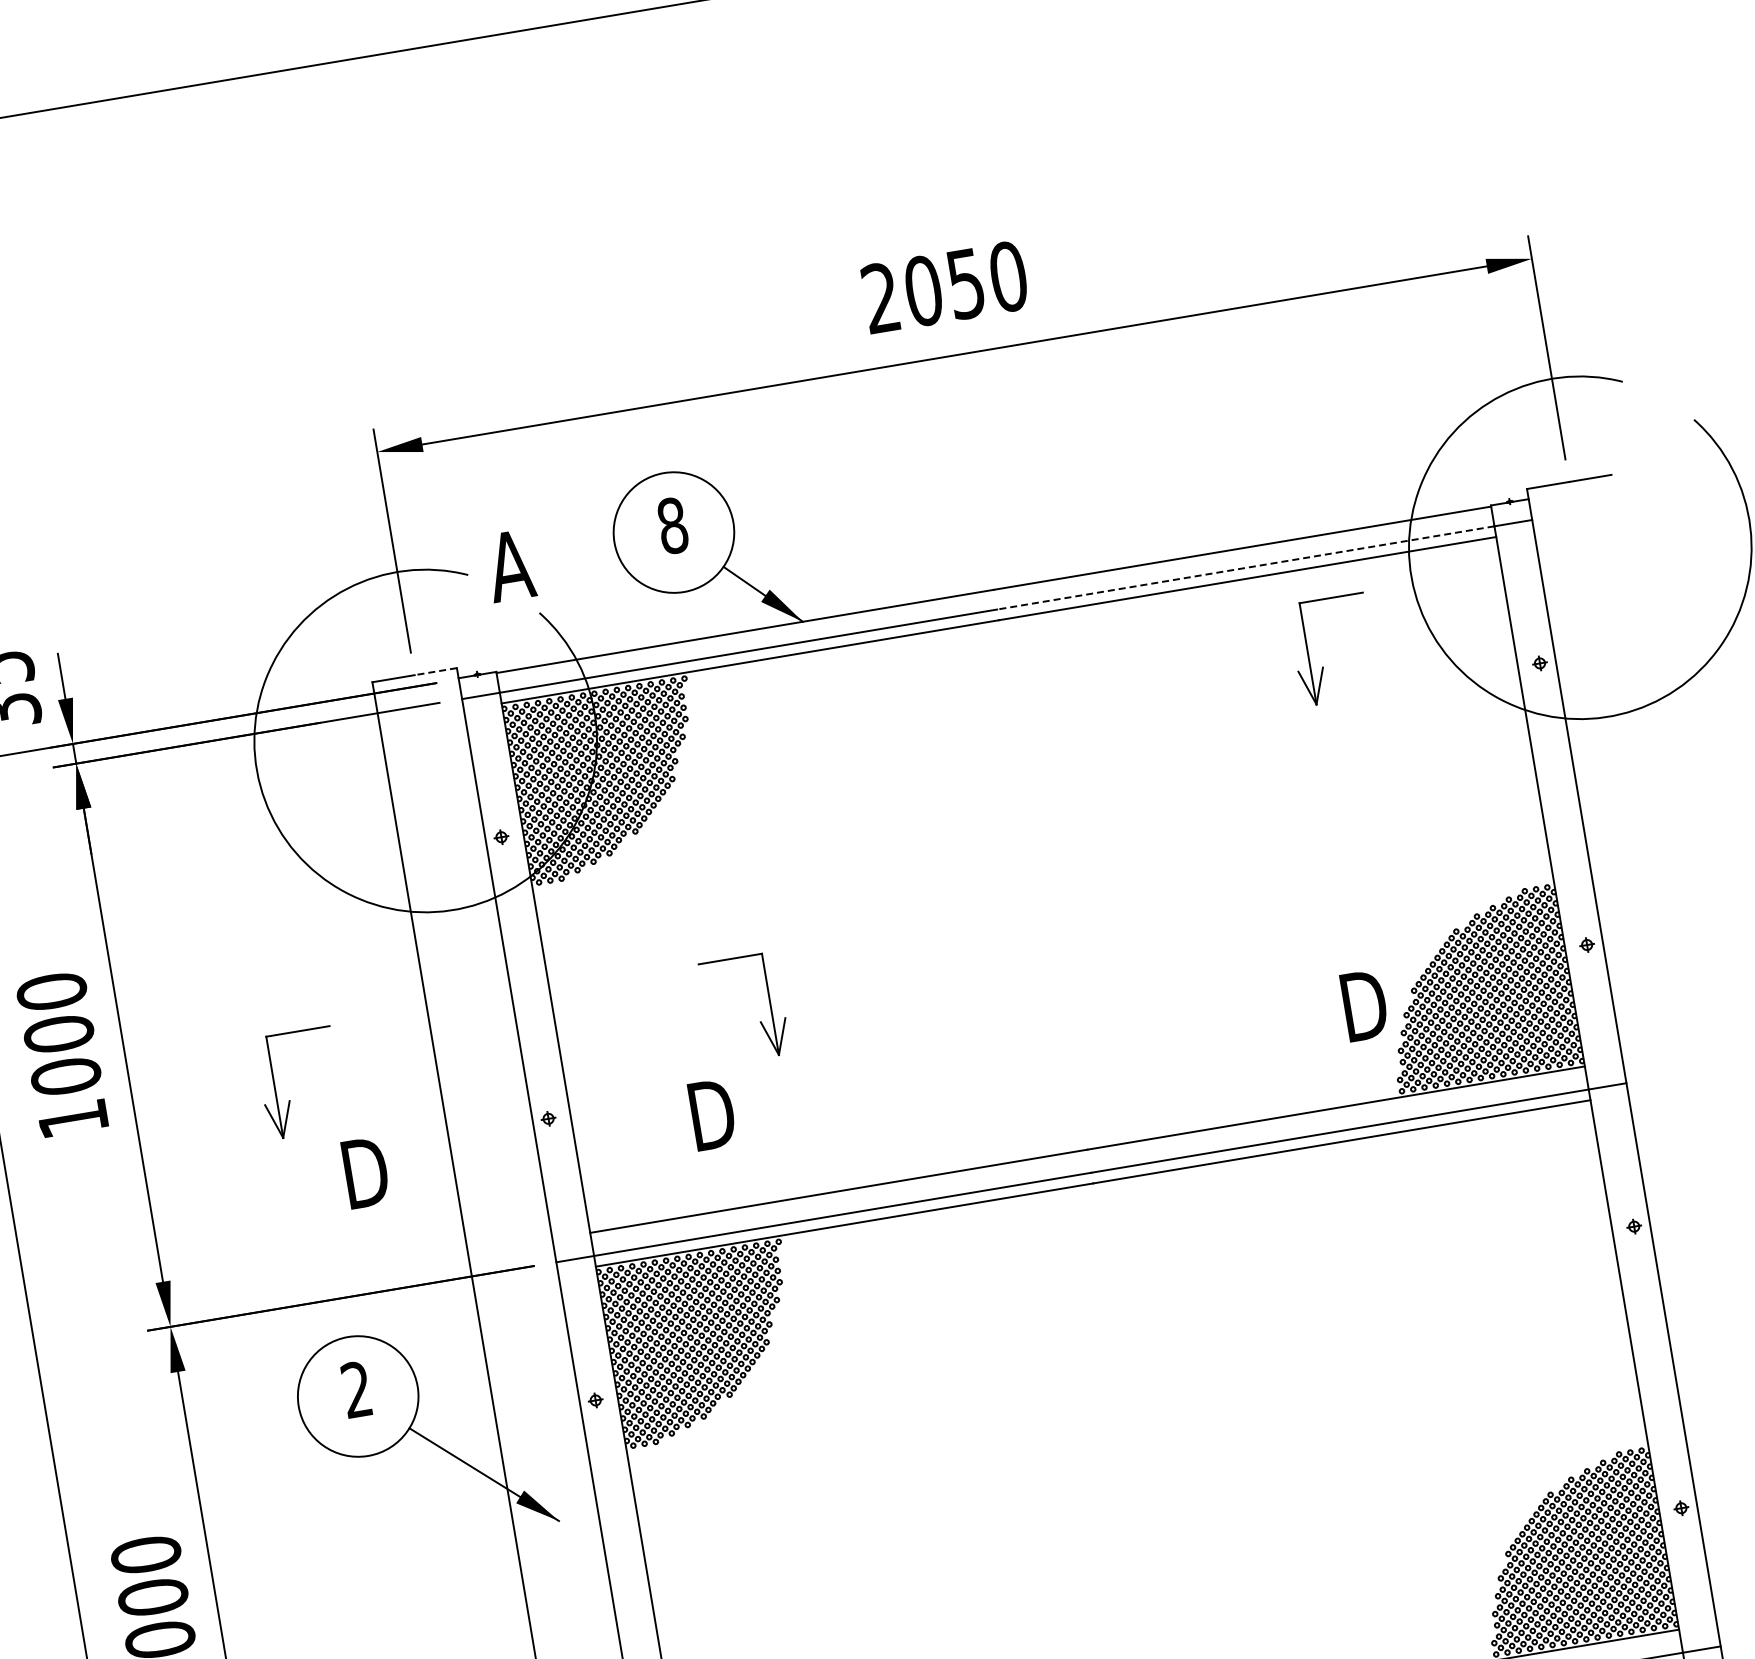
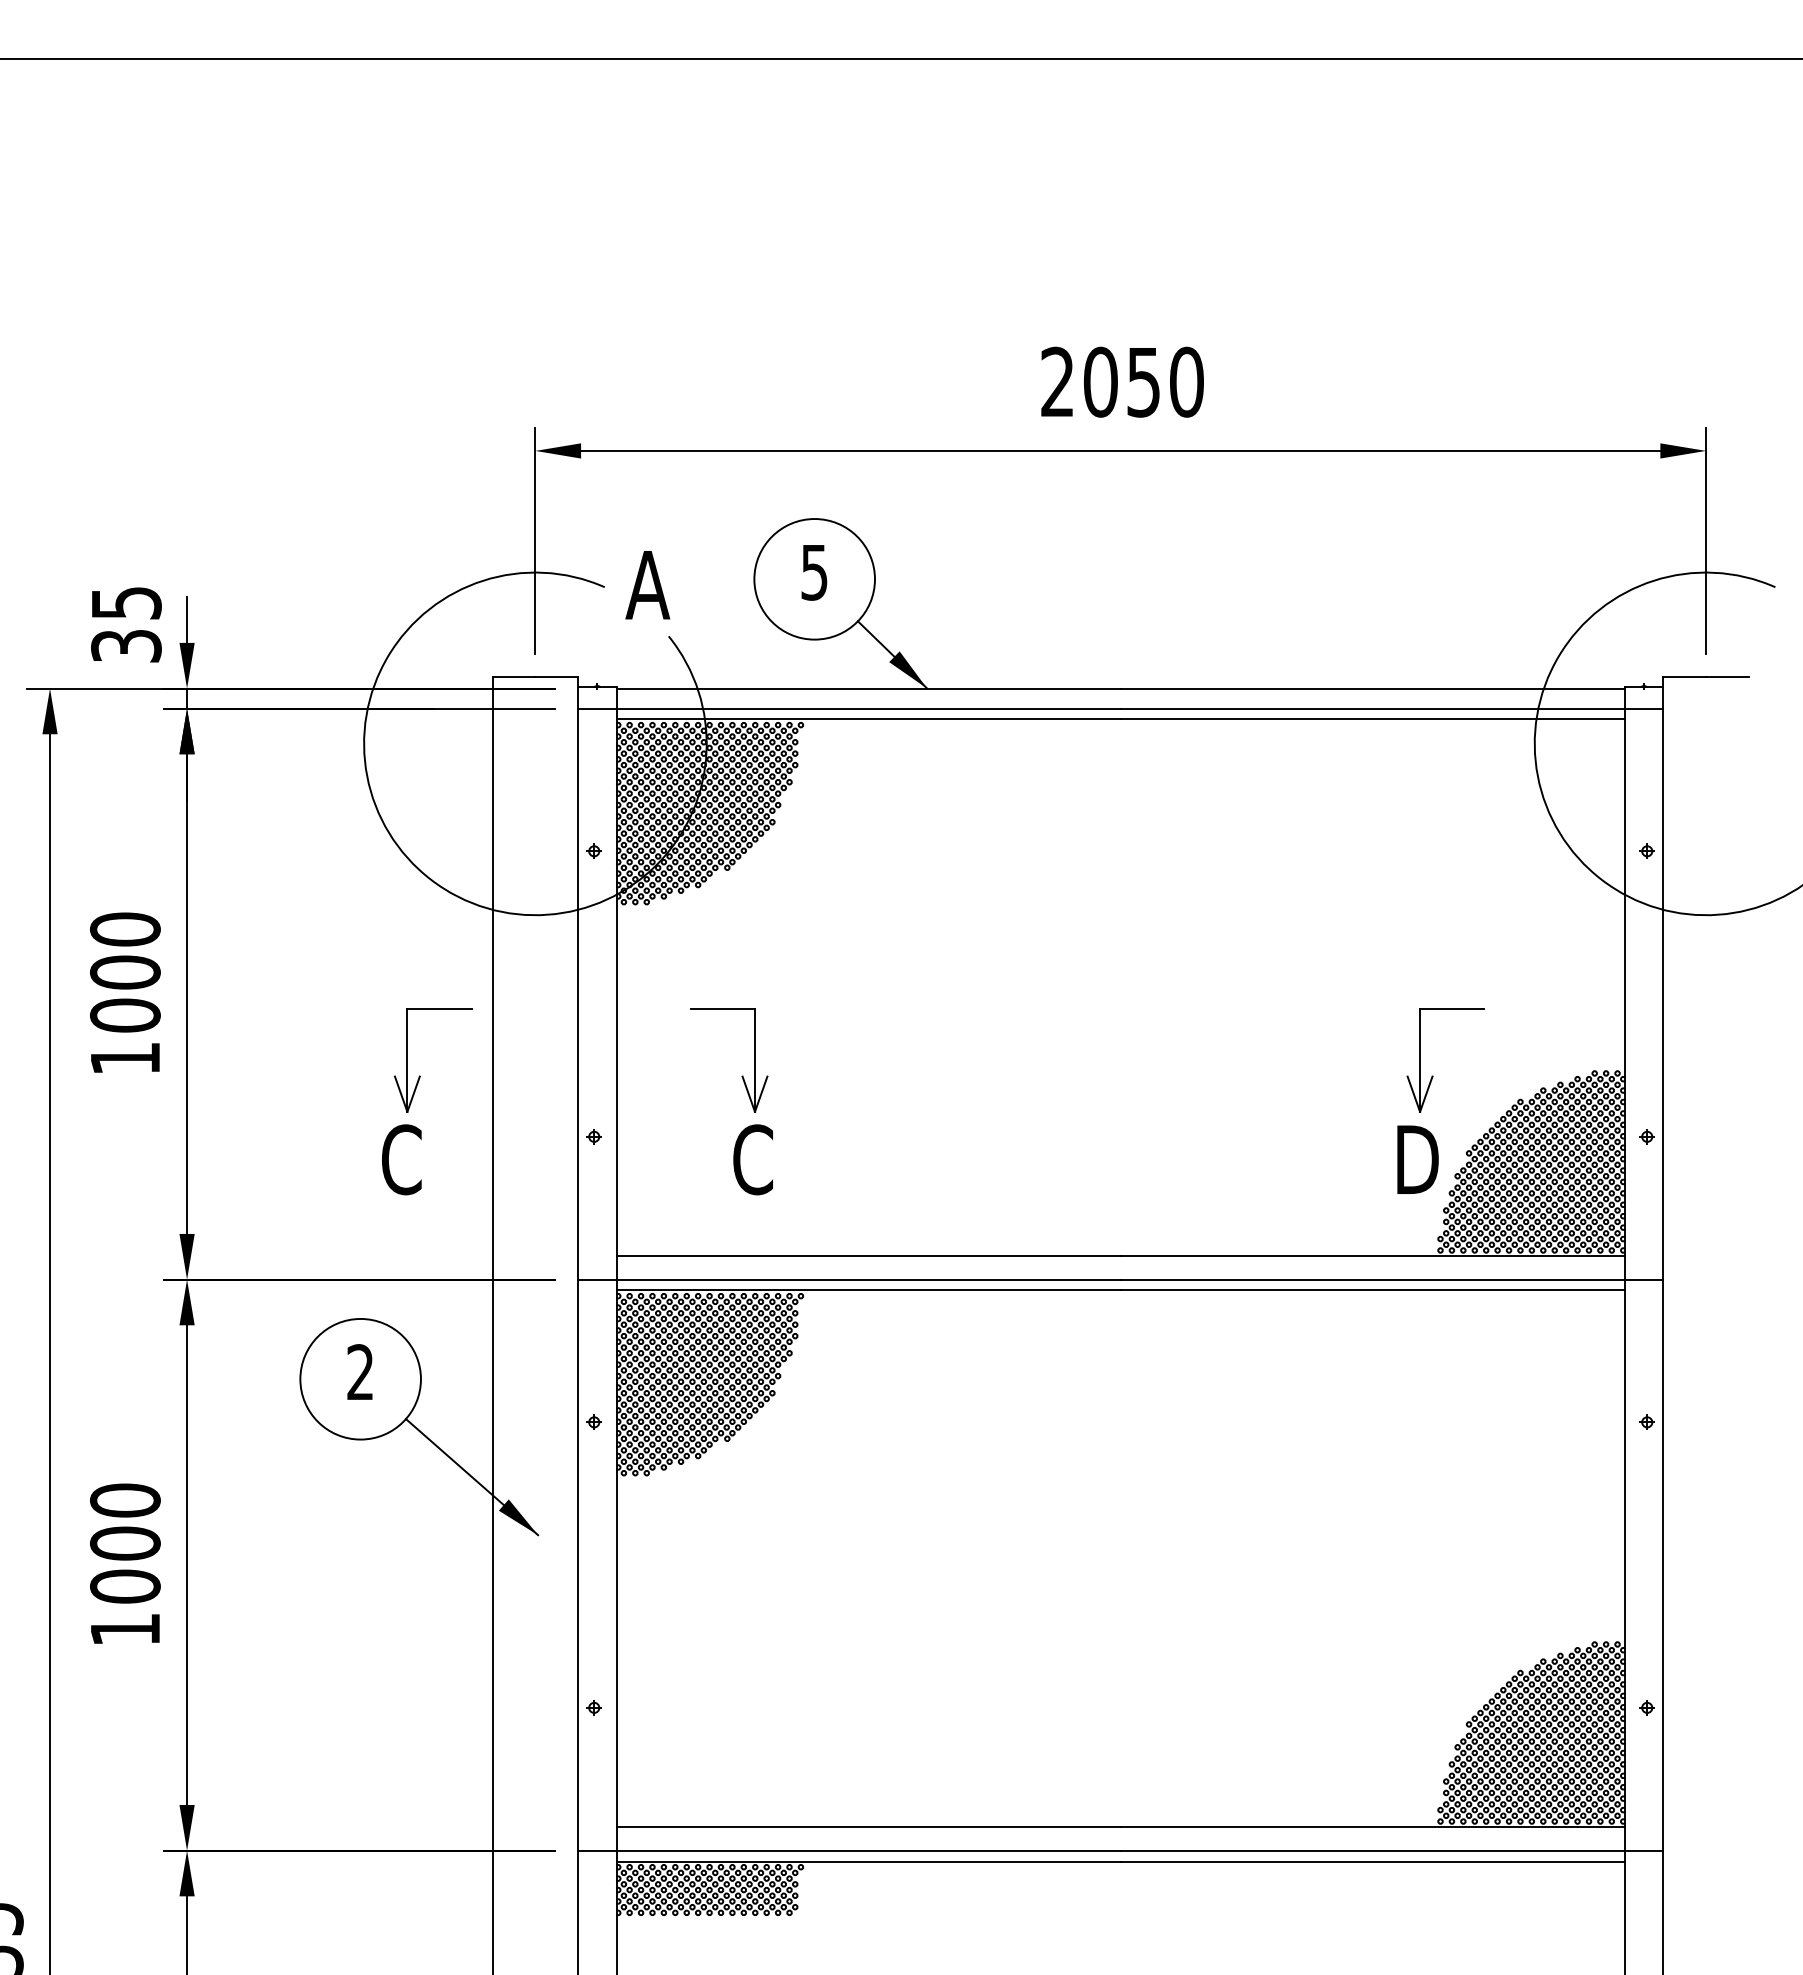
text: (672, 525) -> (814, 572), 8 -> 5
line: (1245, 567) -> (1372, 708), dashed -> solid
part: (1322, 666) -> (1432, 1075), moved
line: (435, 672) -> (556, 677), dashed -> solid
part: (760, 1021) -> (742, 1075), moved
part: (290, 1099) -> (420, 1075), moved
text: (711, 1114) -> (755, 1159), D -> C
text: (365, 1172) -> (404, 1159), D -> C

